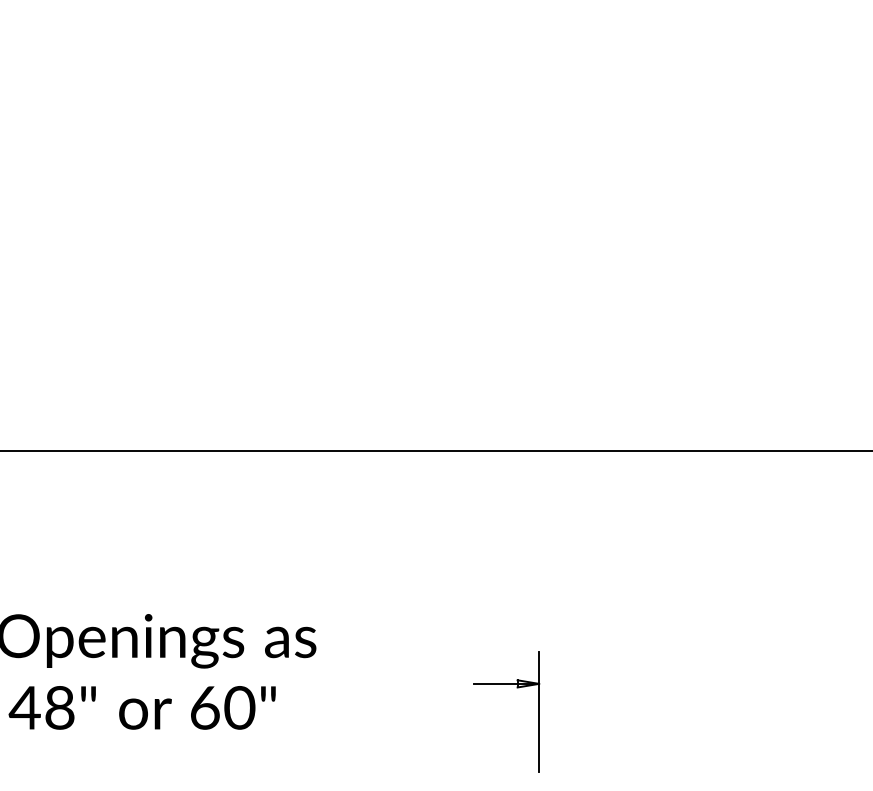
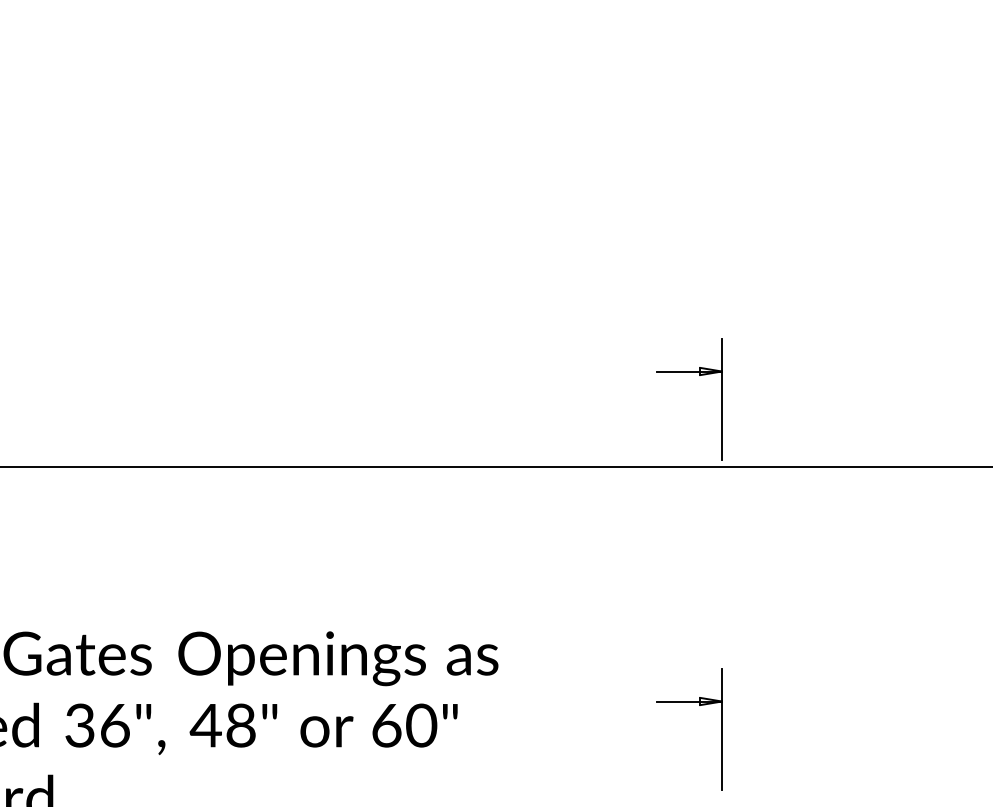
part: (516, 358) -> (699, 375), added

